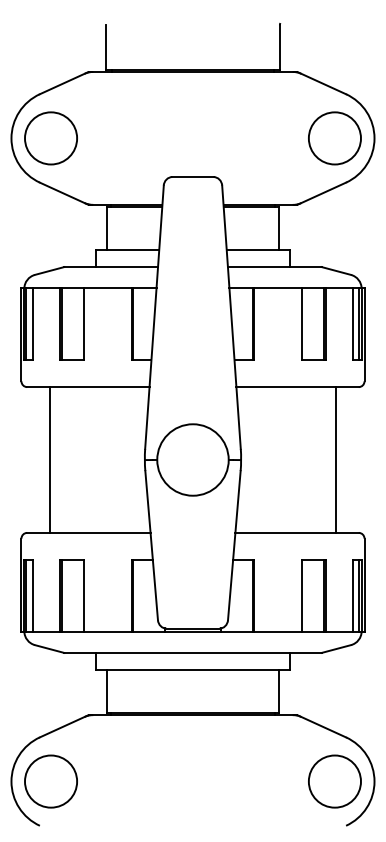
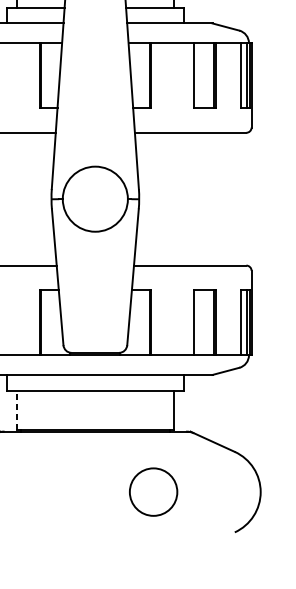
line: (335, 459) -> (225, 198), removed
line: (106, 691) -> (16, 410), solid -> dashed
circle: (334, 781) -> (153, 492), moved

